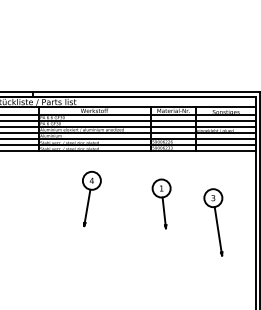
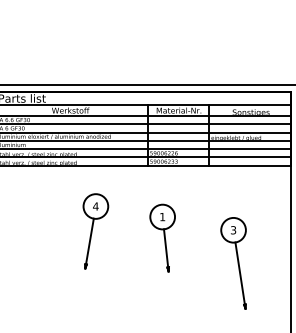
part: (91, 199) -> (95, 232), moved

